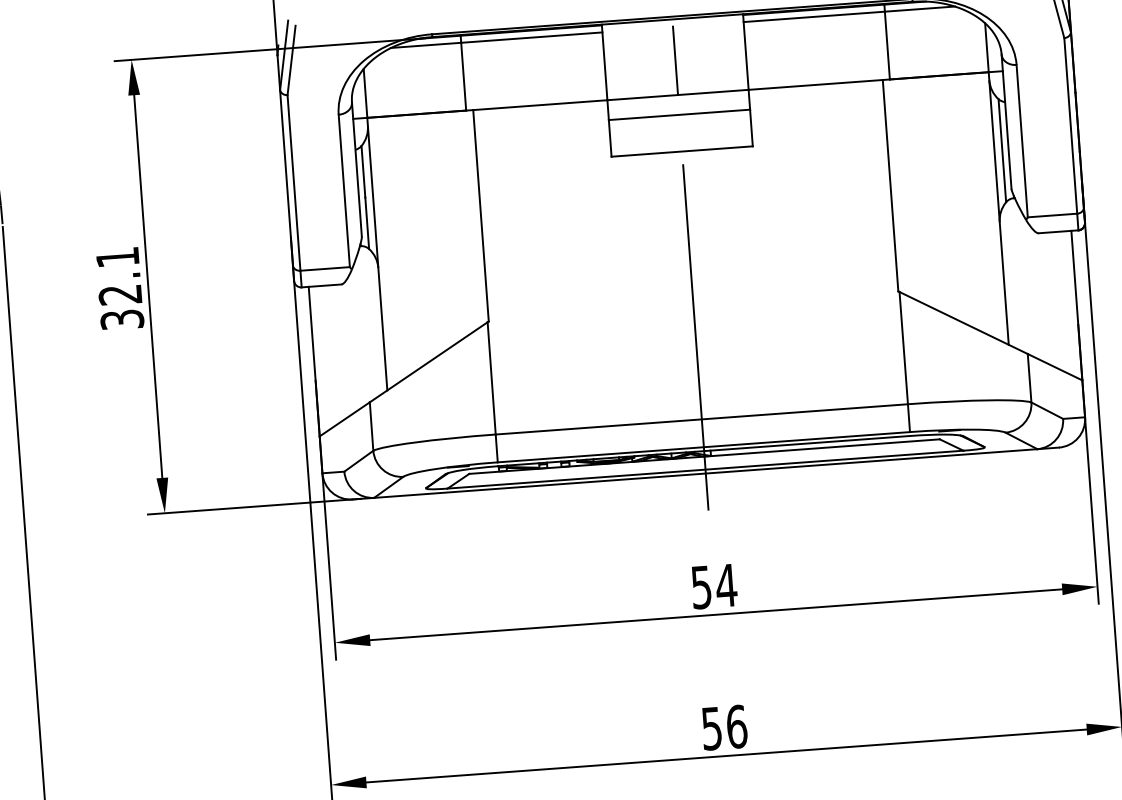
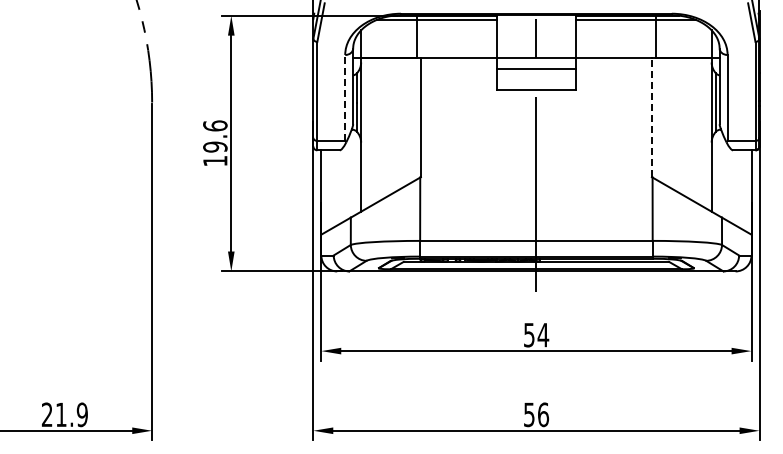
line: (889, 185) -> (651, 117), solid -> dashed
line: (344, 191) -> (345, 98), solid -> dashed
text: (120, 288) -> (215, 143), 32.1 -> 19.6

